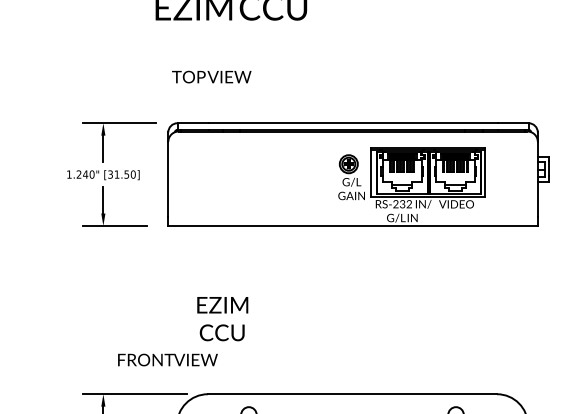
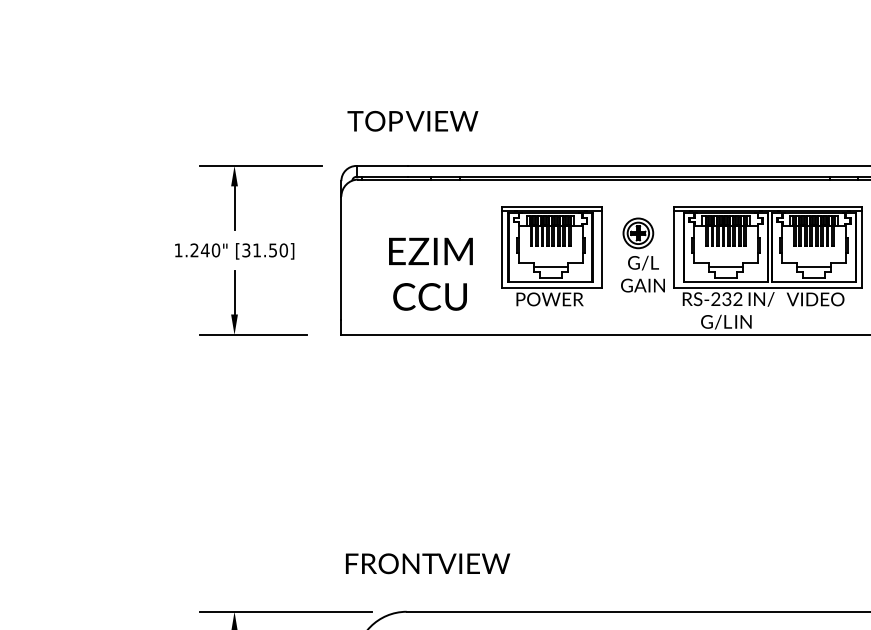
text: (211, 76) -> (412, 120), moved
part: (296, 177) -> (552, 255), added
text: (222, 319) -> (430, 274), moved
text: (167, 359) -> (427, 562), moved

